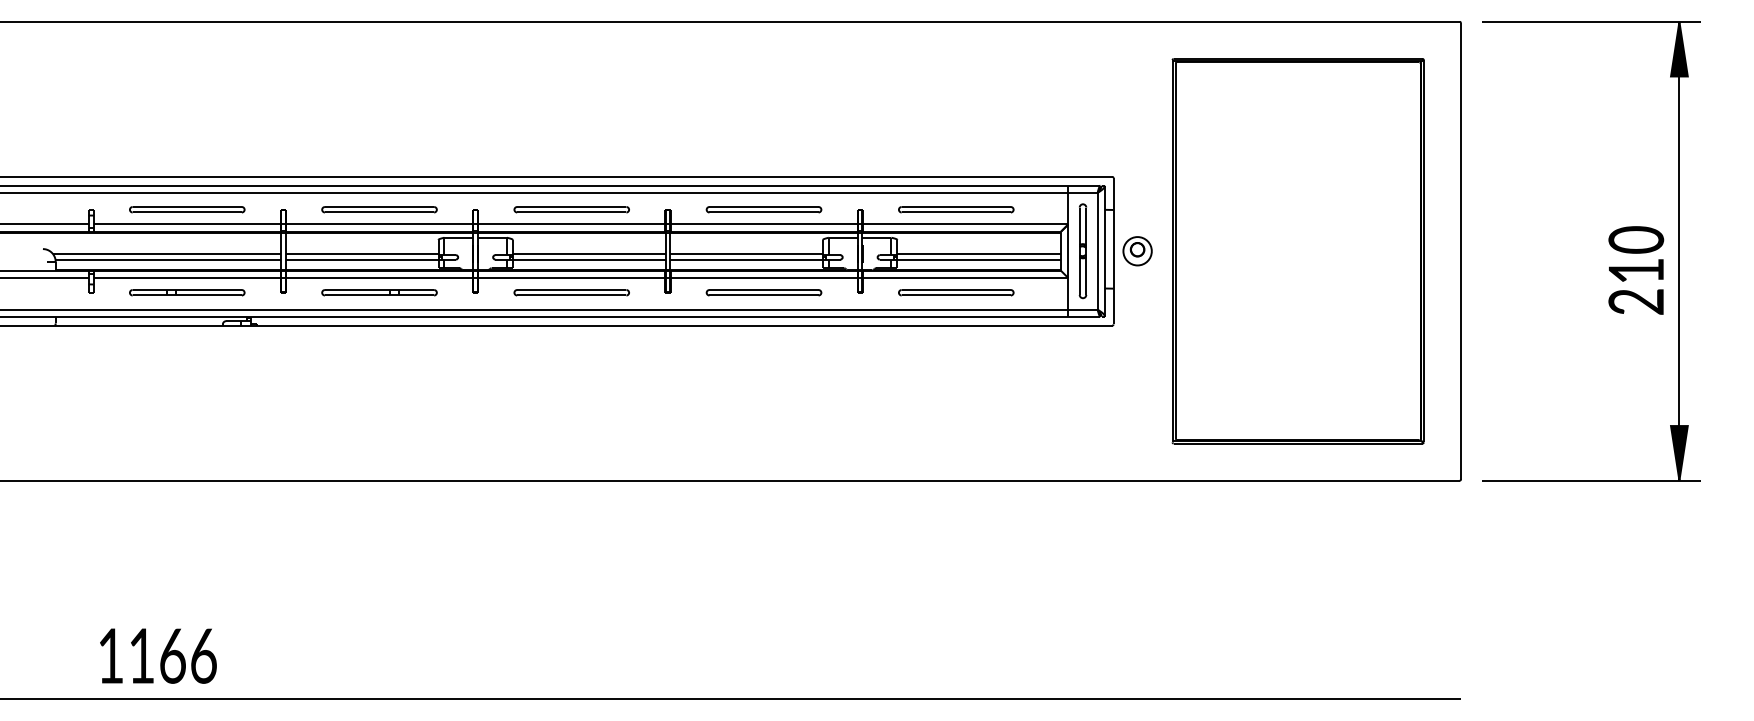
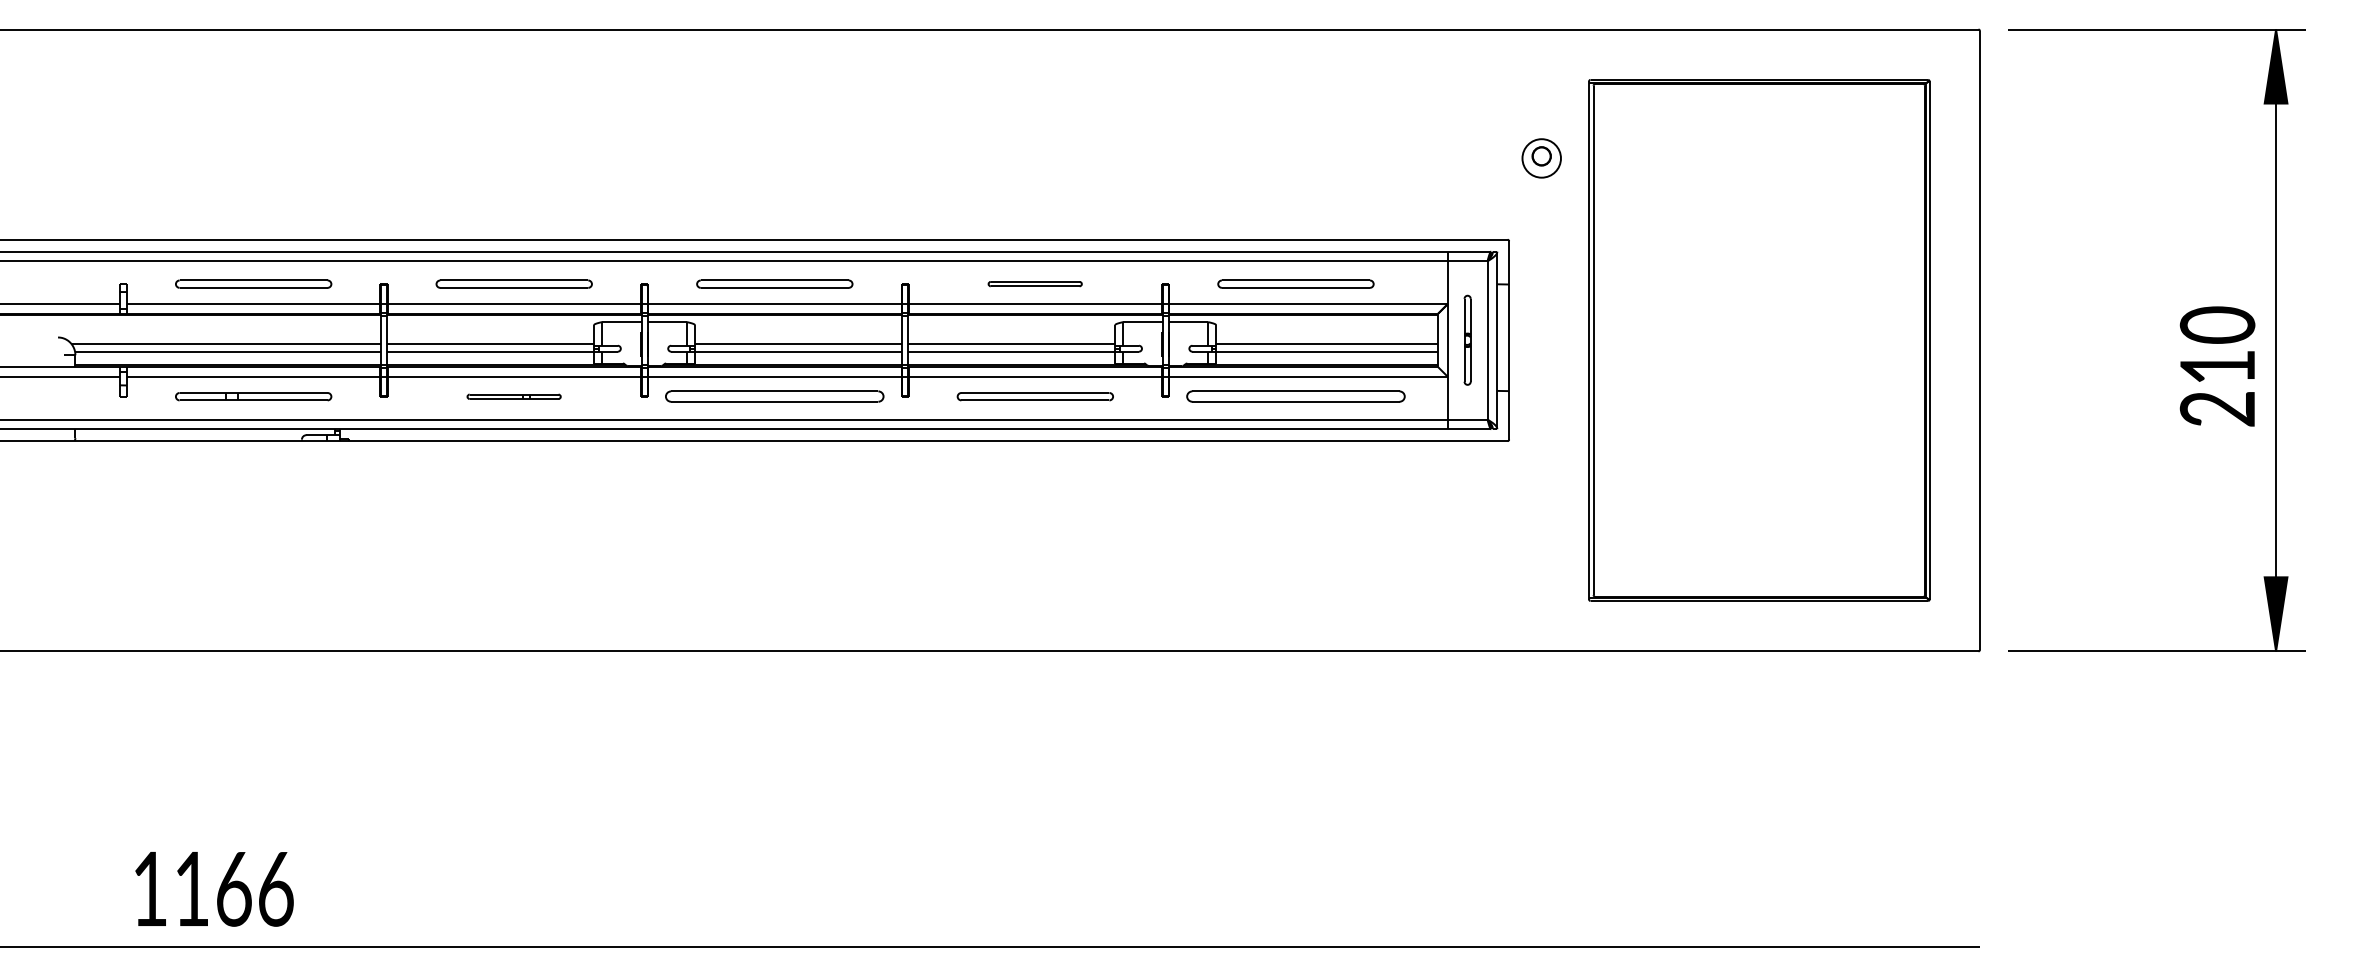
part: (763, 209) -> (1034, 283), size x0.6
part: (1082, 250) -> (1467, 339), size x0.7
part: (1137, 251) -> (1541, 158), moved
part: (378, 292) -> (513, 396), size x0.6
part: (571, 292) -> (774, 396), size x1.4
part: (955, 292) -> (1295, 396), size x1.4

